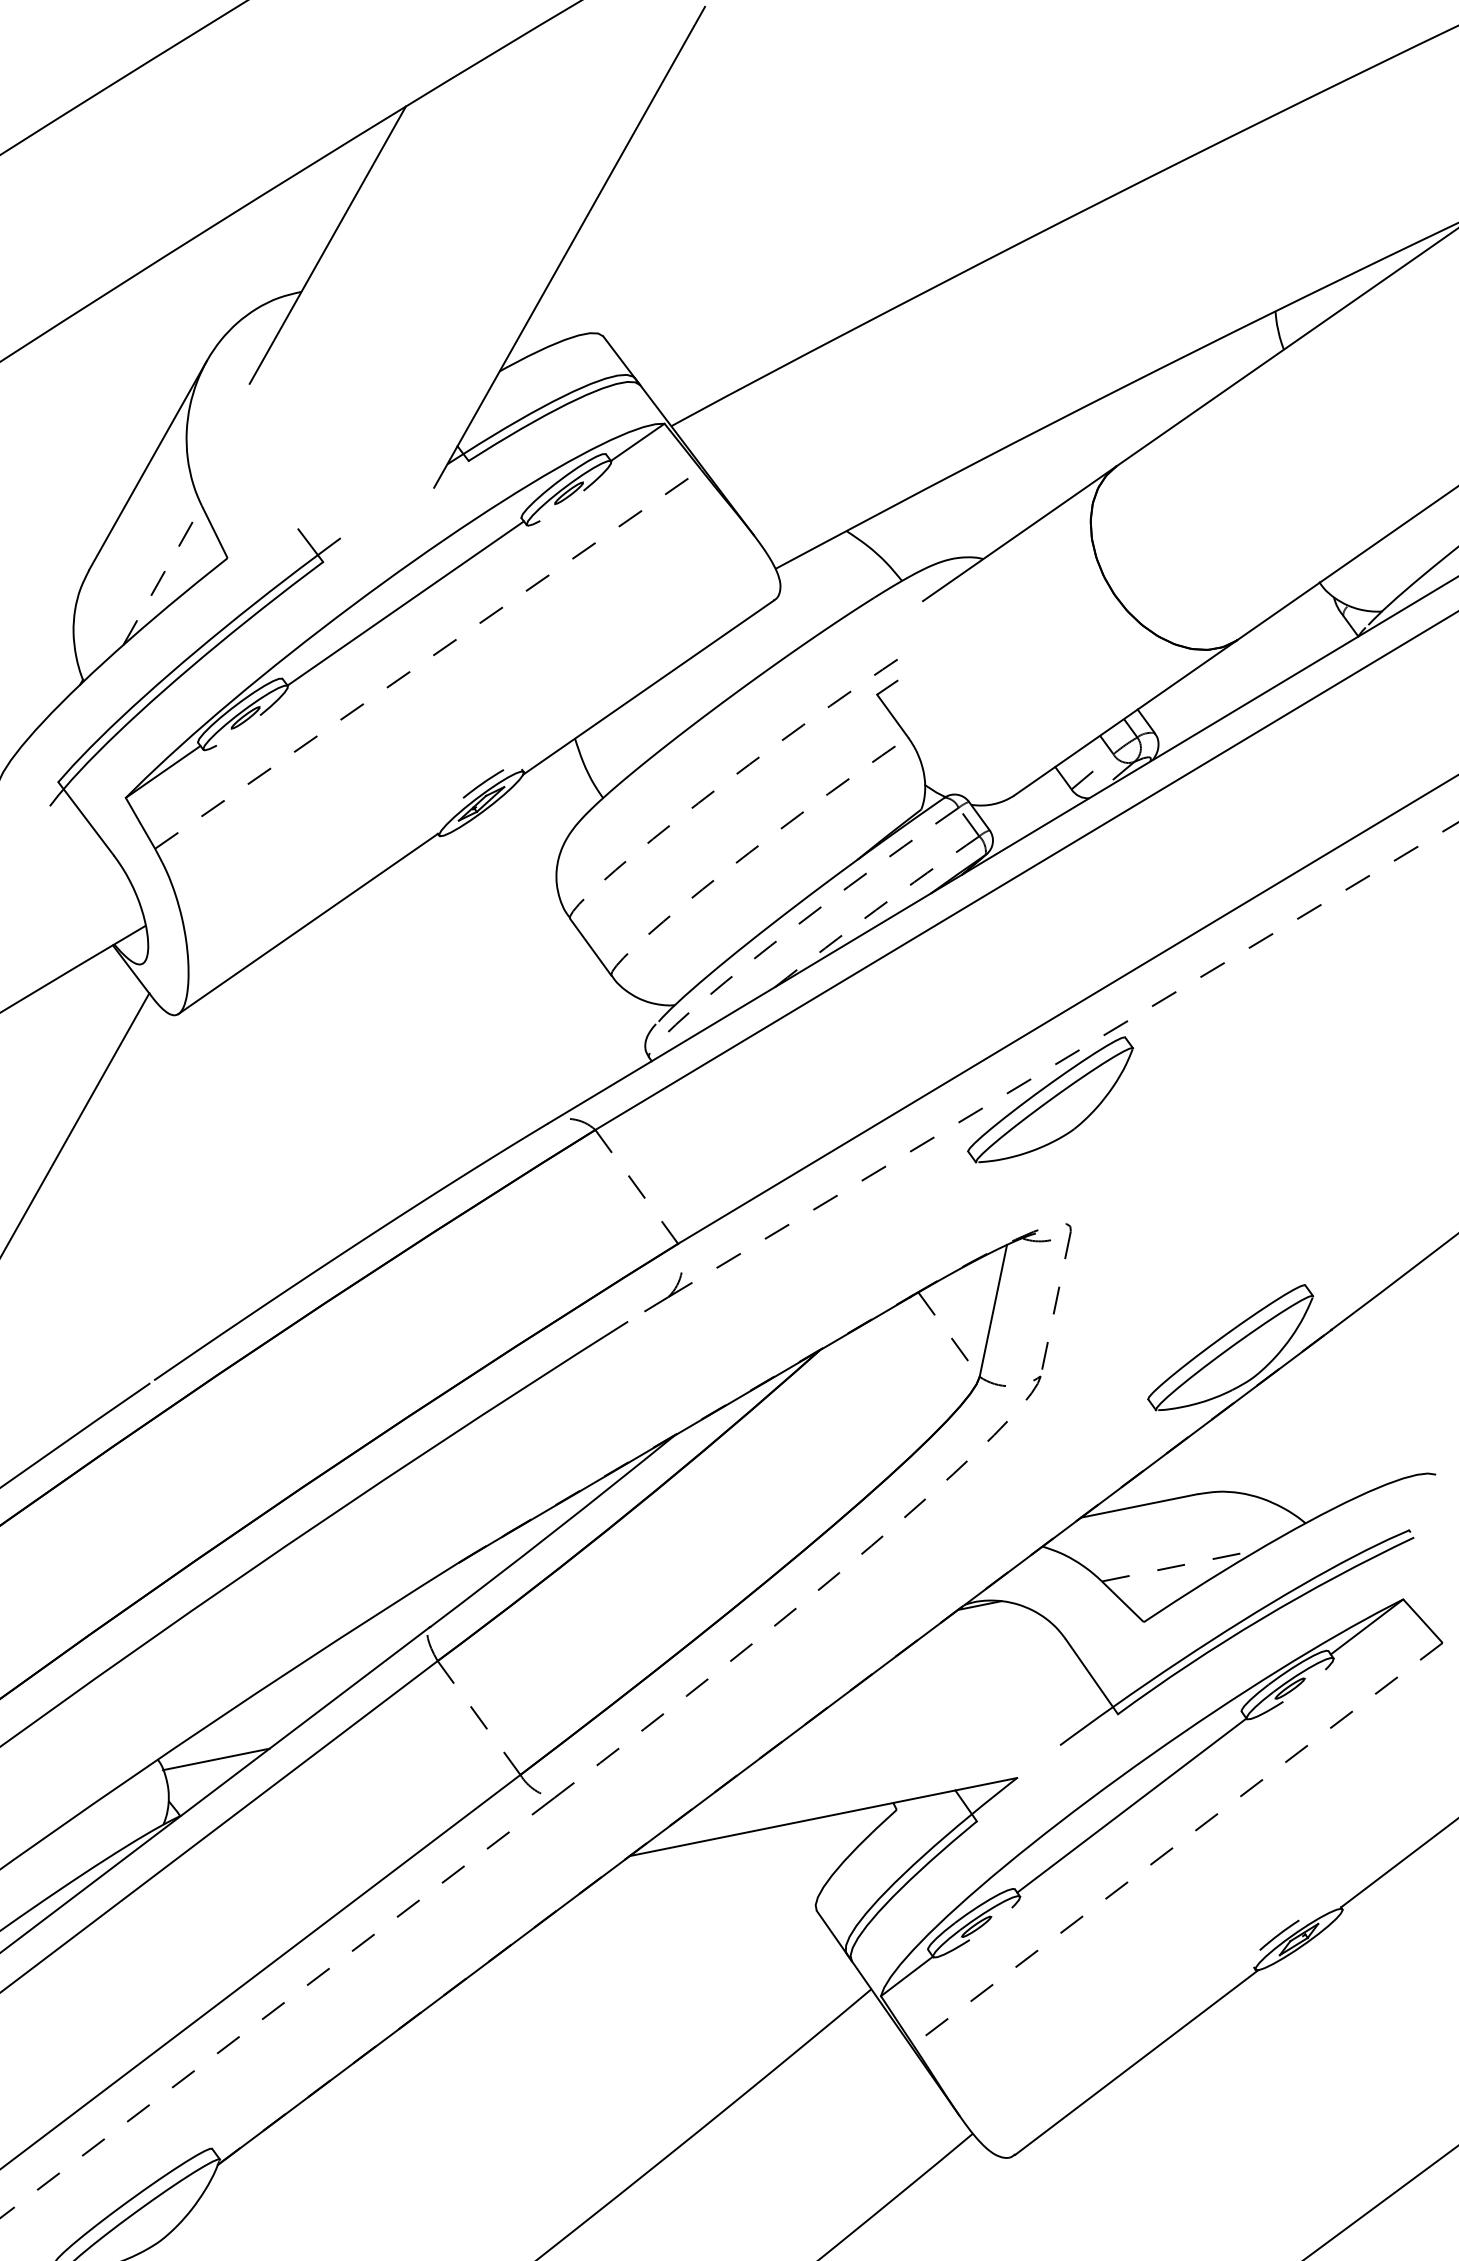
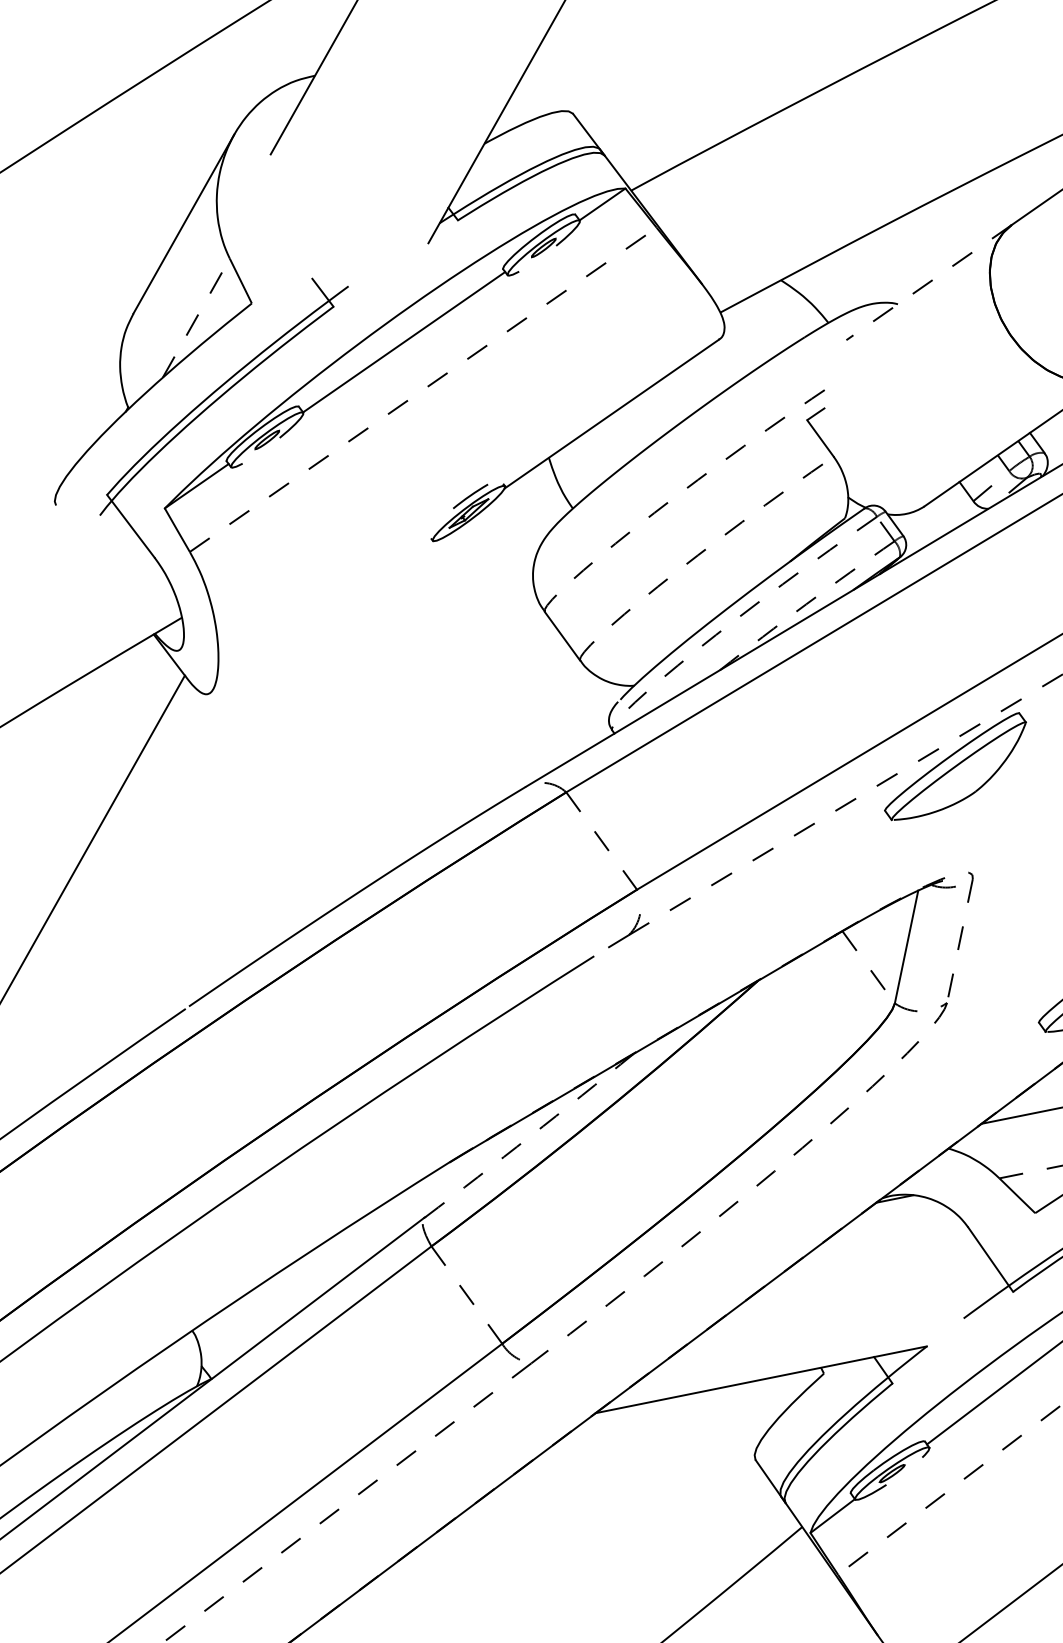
line: (1019, 533) -> (928, 282), solid -> dashed
line: (307, 923) -> (320, 615), removed
arc: (553, 1532) -> (530, 1136), solid -> dashed
line: (216, 1759) -> (242, 1330), removed

